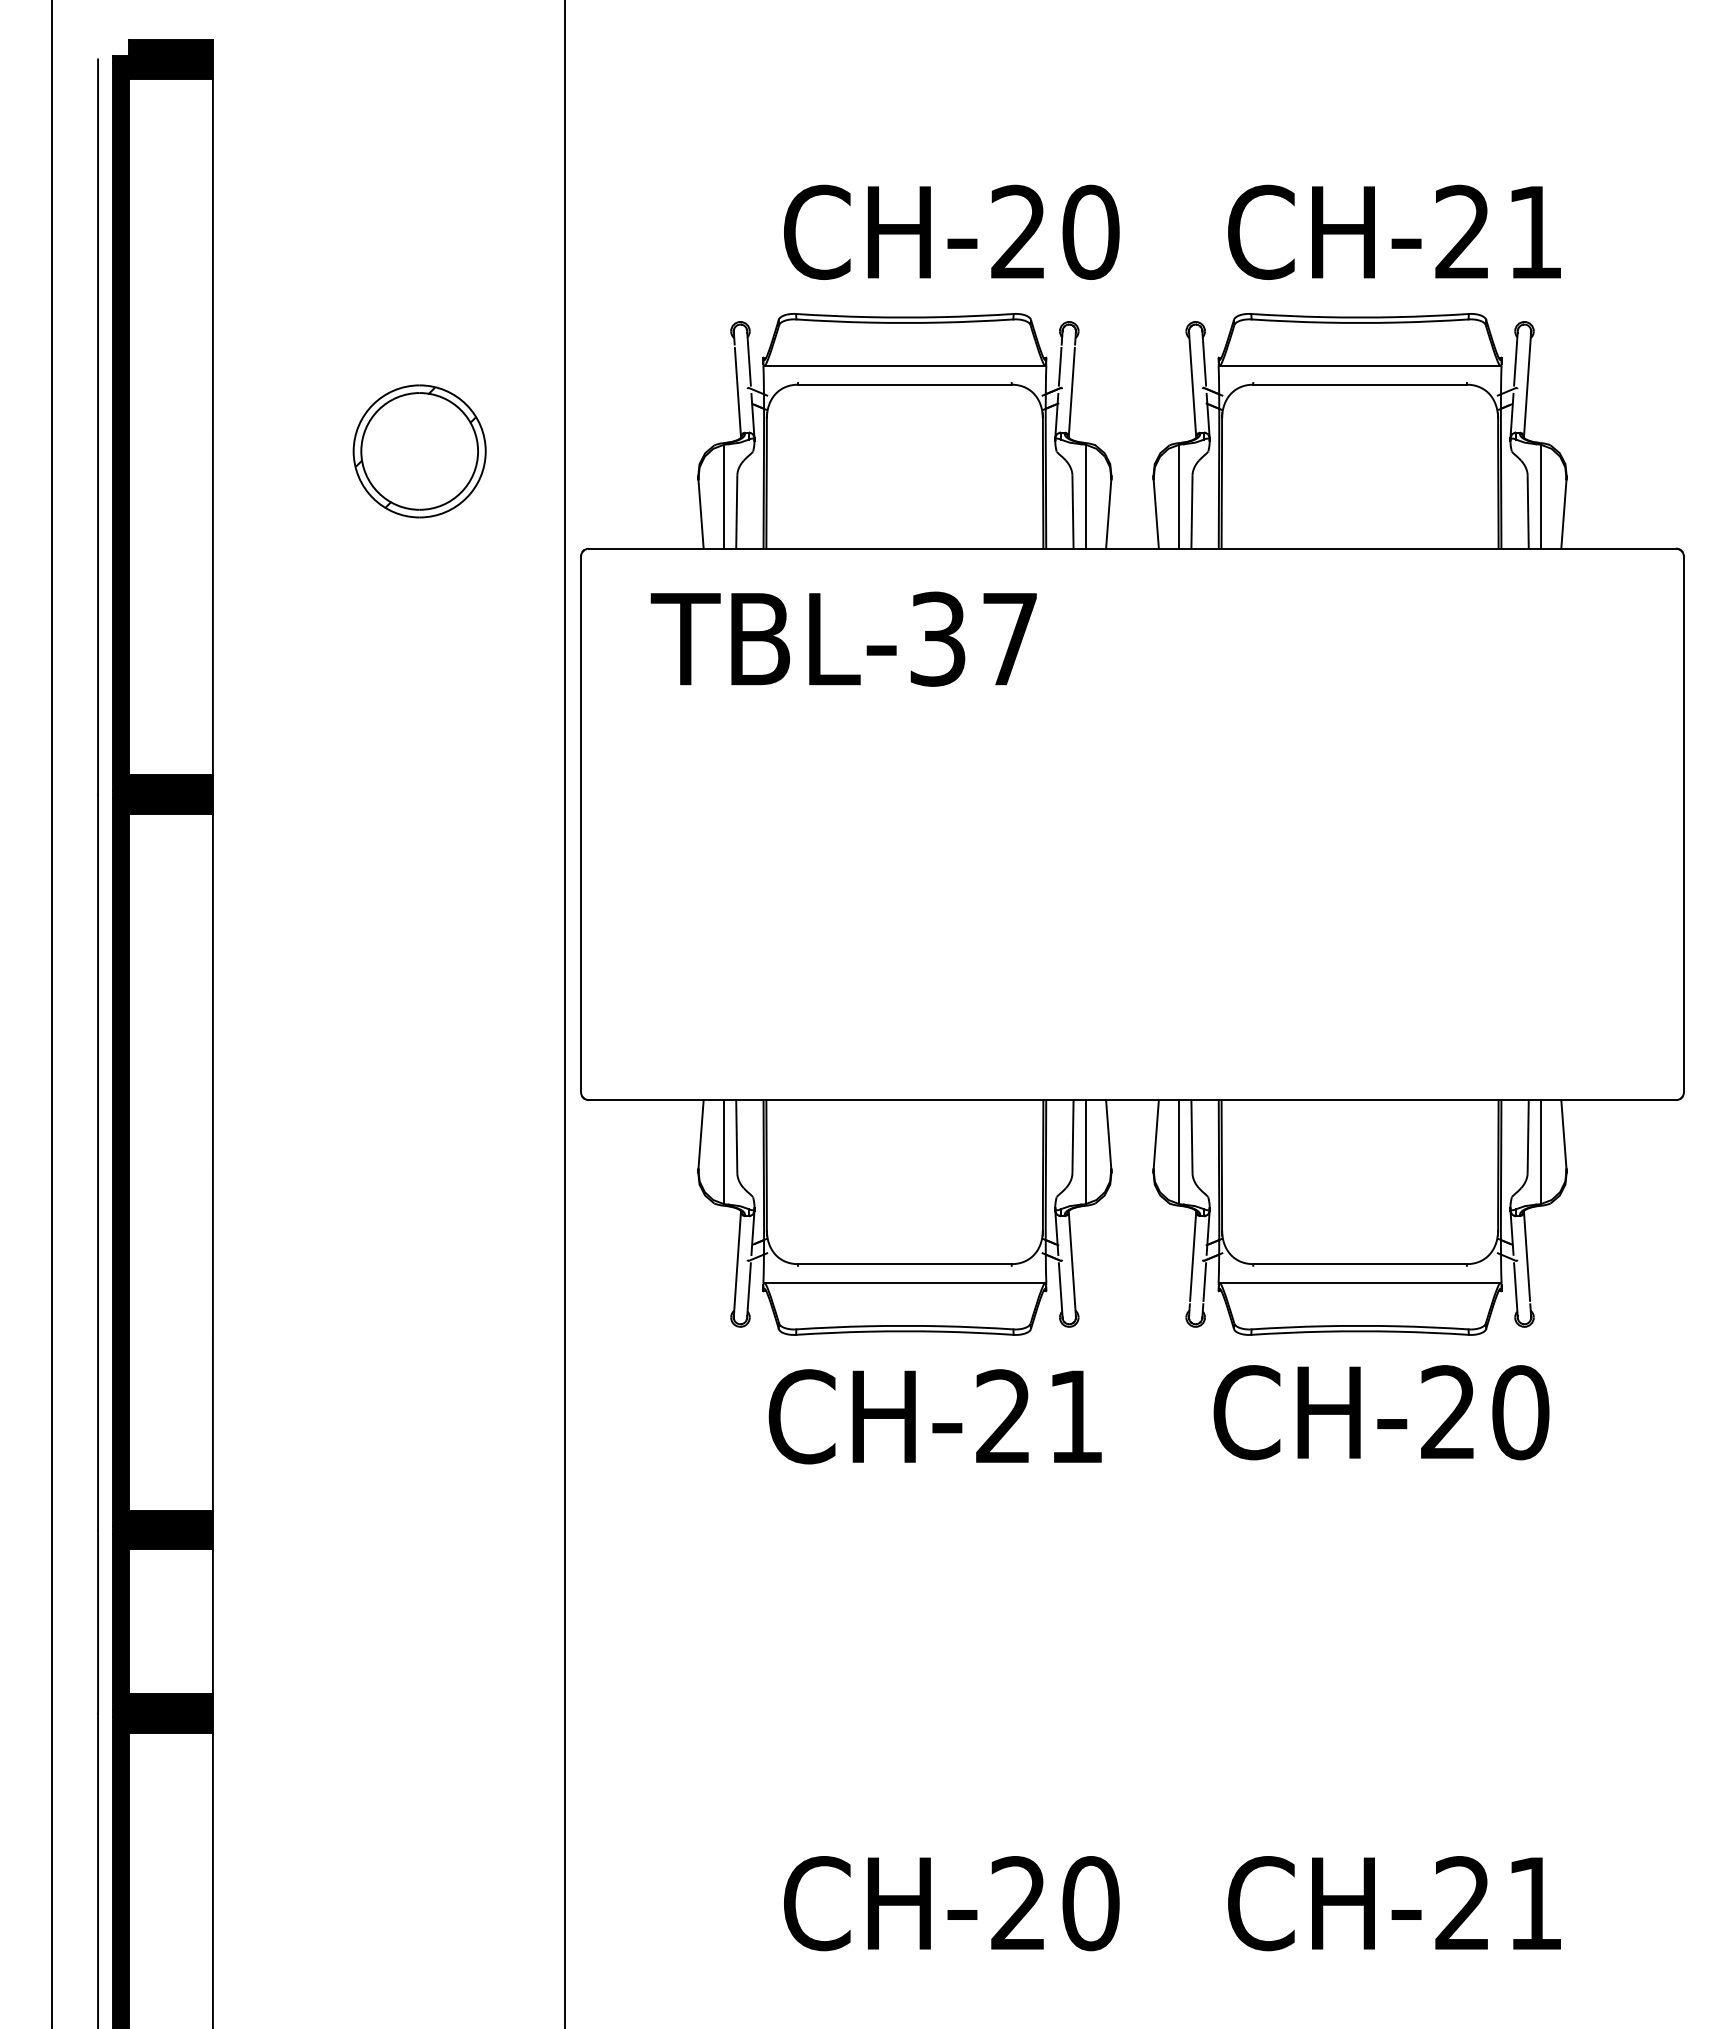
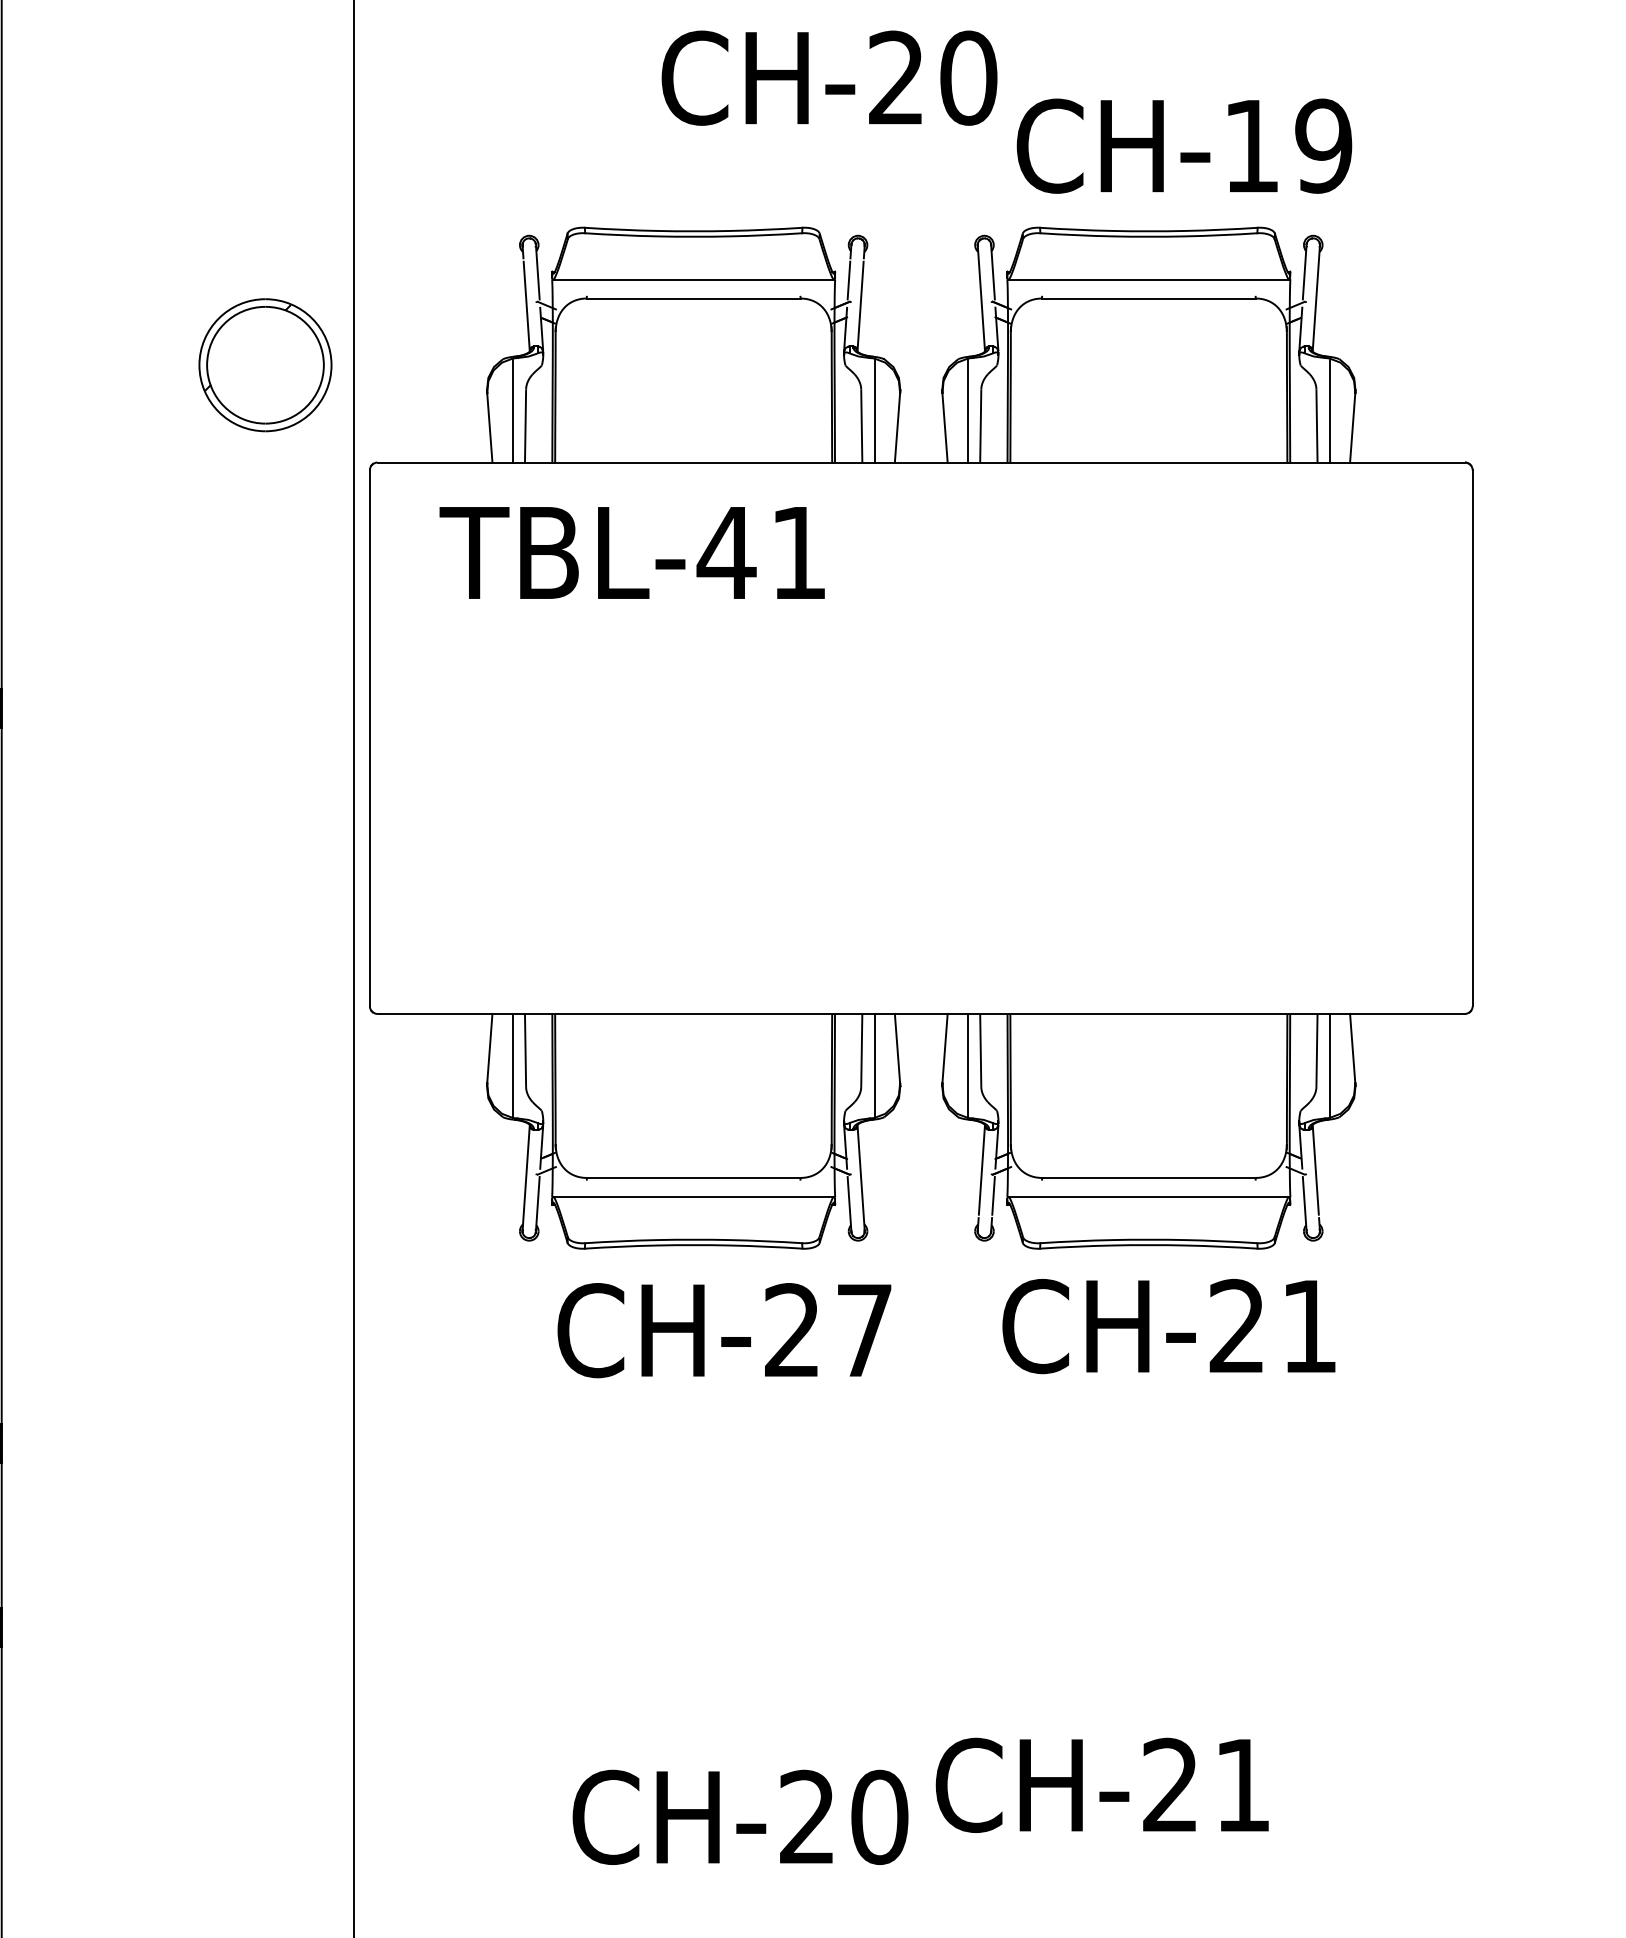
text: (951, 231) -> (829, 77), moved
text: (1499, 231) -> (1288, 145), CH-21 -> CH-19
part: (419, 451) -> (265, 365), moved
text: (971, 638) -> (760, 552), TBL-37 -> TBL-41
text: (1520, 1412) -> (1309, 1326), CH-20 -> CH-21
text: (1075, 1416) -> (864, 1330), CH-21 -> CH-27
text: (1394, 1903) -> (1102, 1785), moved

